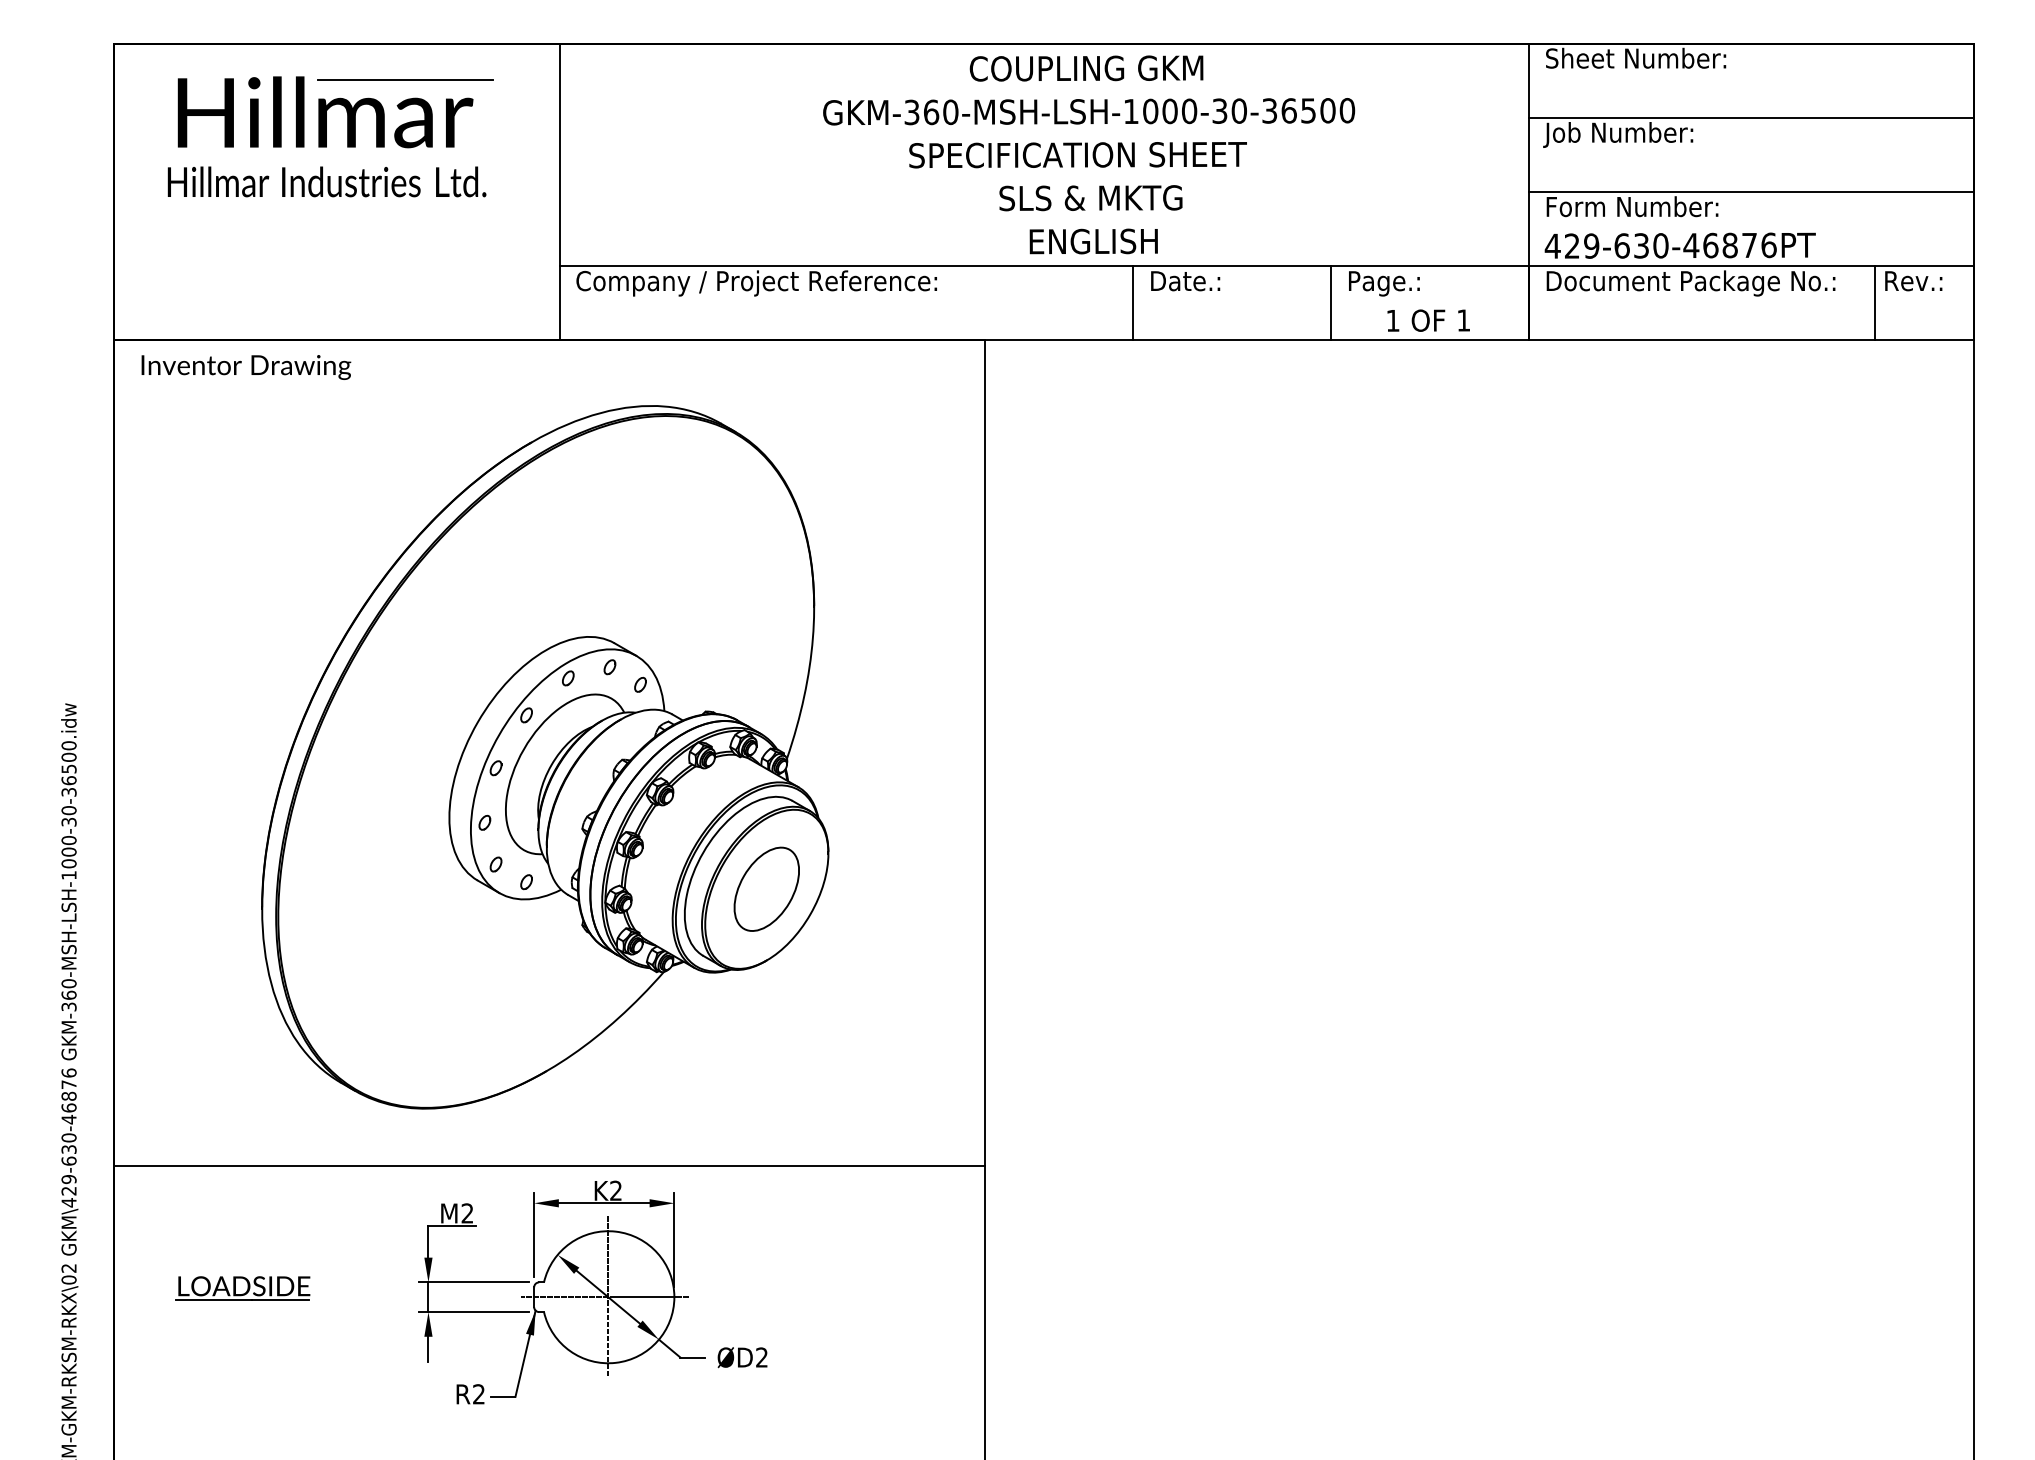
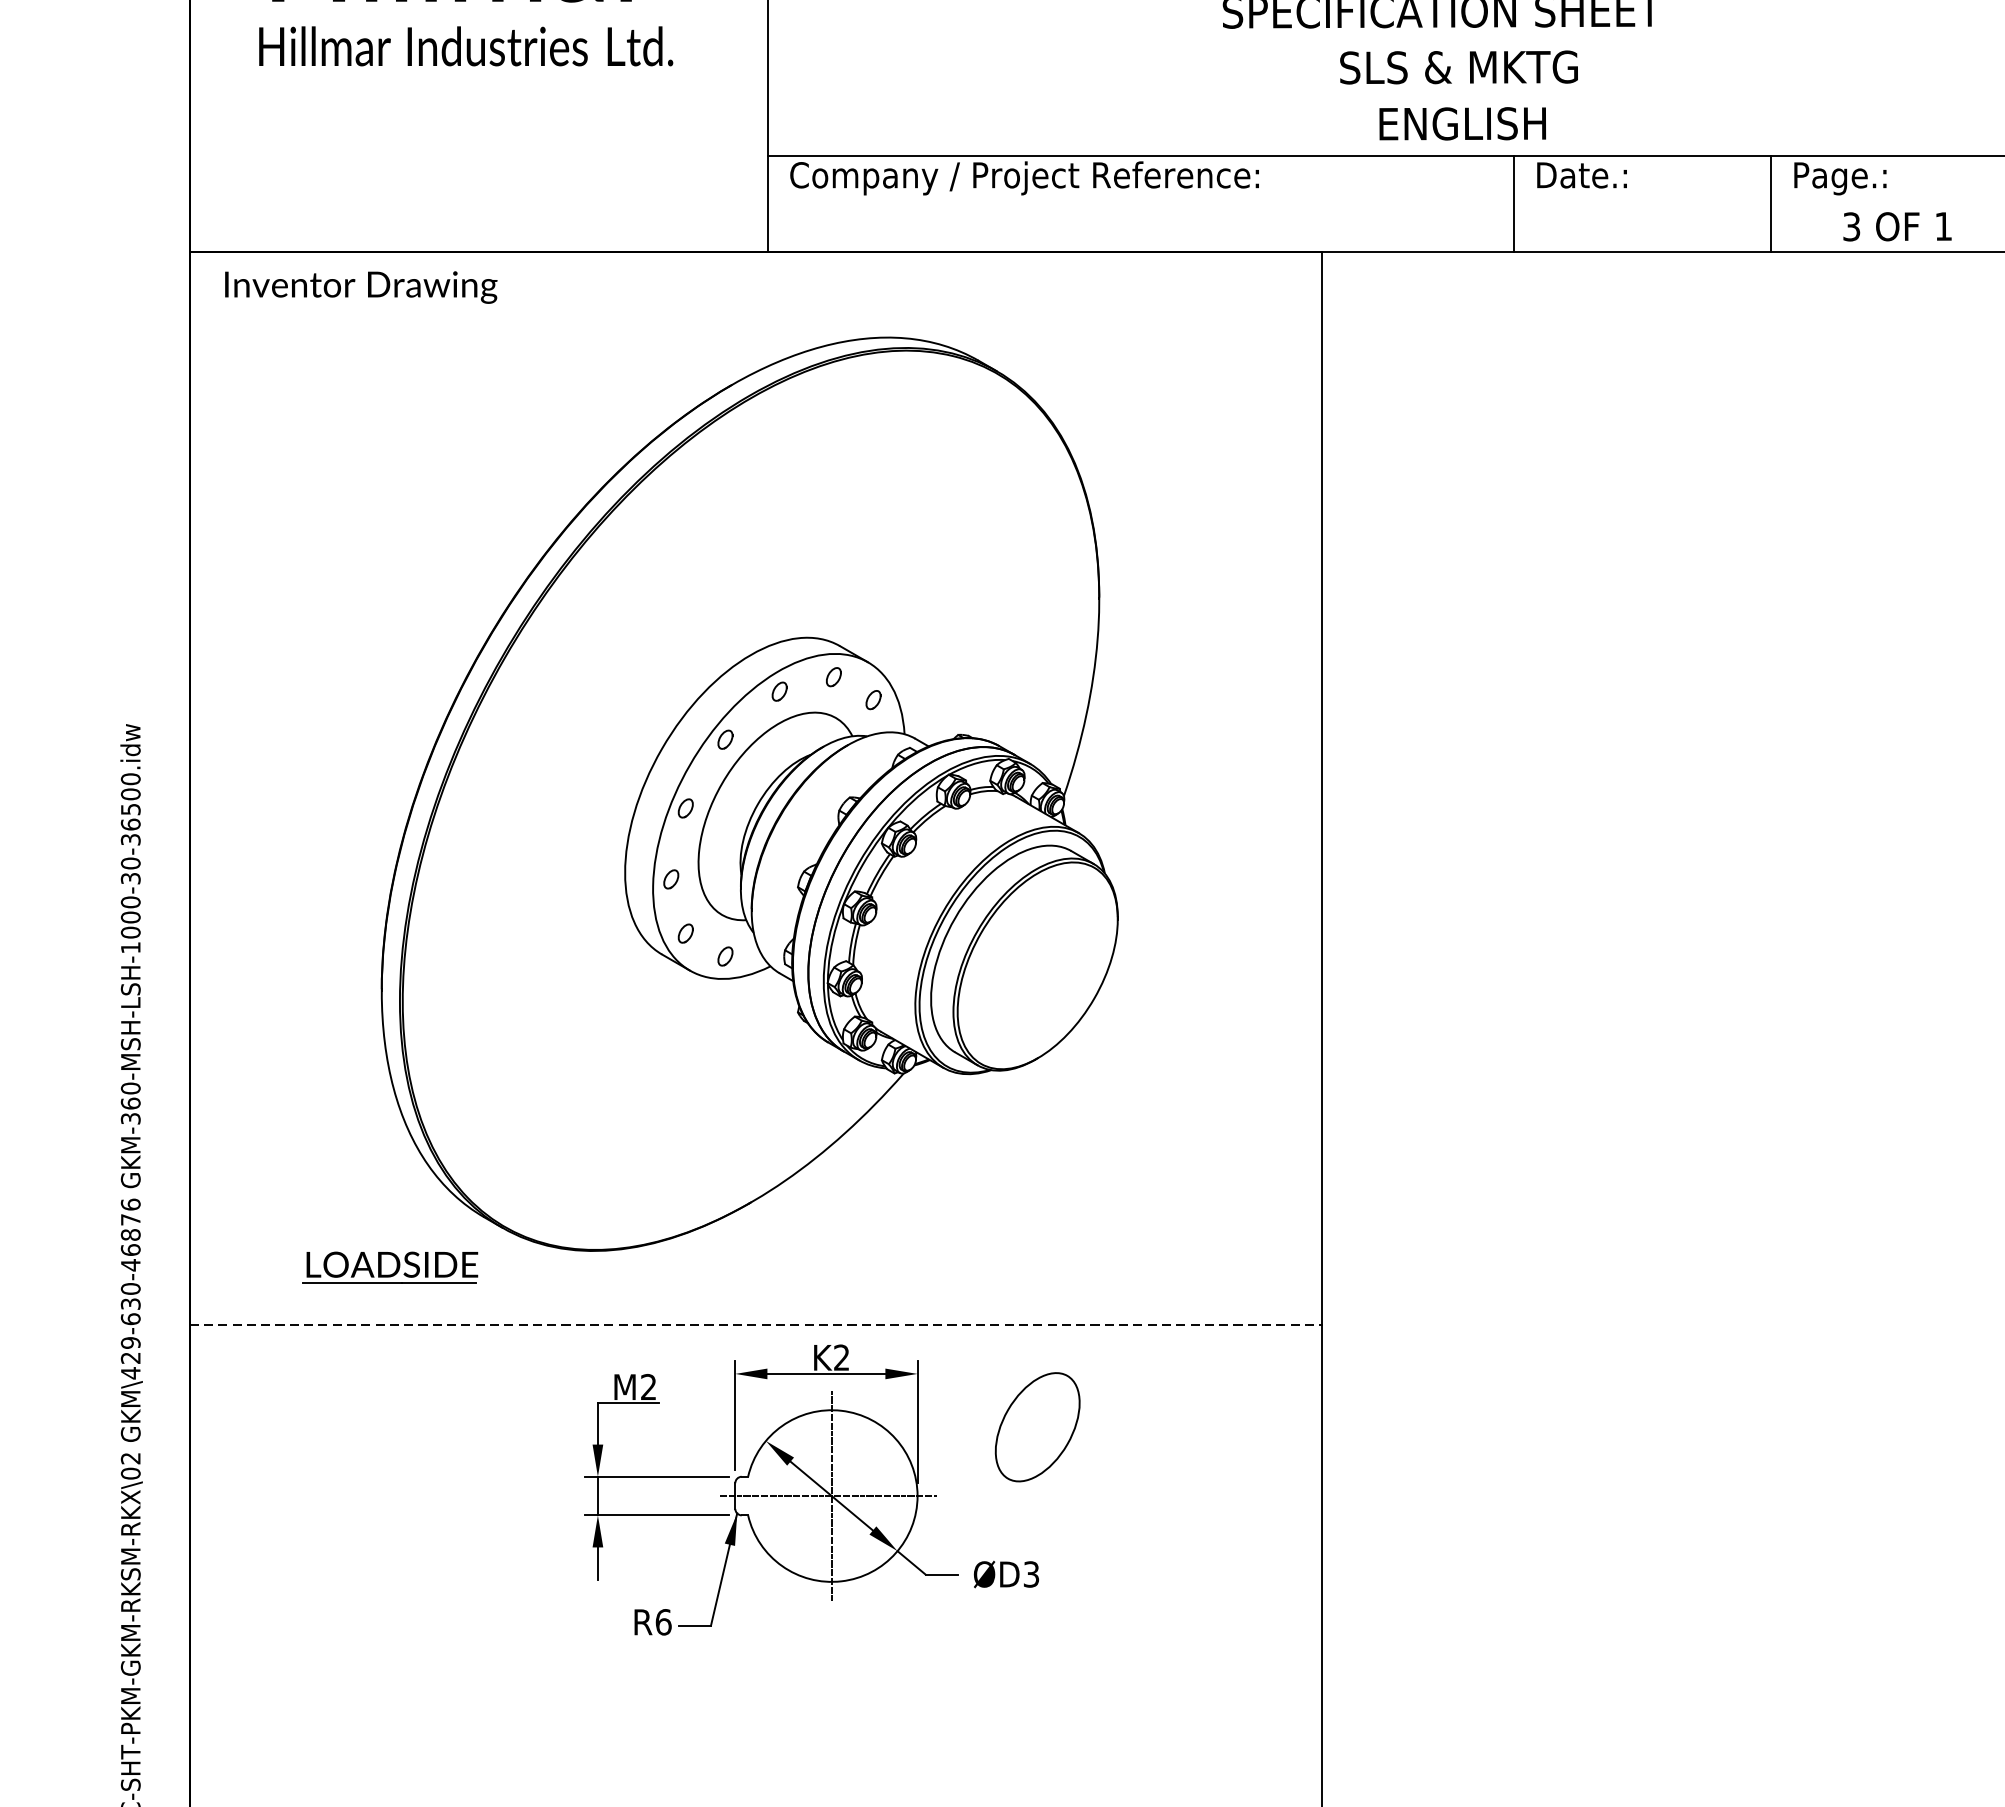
text: (1392, 320) -> (1850, 226), 1 -> 3
part: (766, 888) -> (1037, 1426), moved
line: (550, 1165) -> (756, 1324), solid -> dashed
part: (242, 1288) -> (390, 1267), moved
text: (761, 1357) -> (1030, 1574), ØD2 -> ØD3
text: (479, 1394) -> (664, 1622), R2 -> R6

